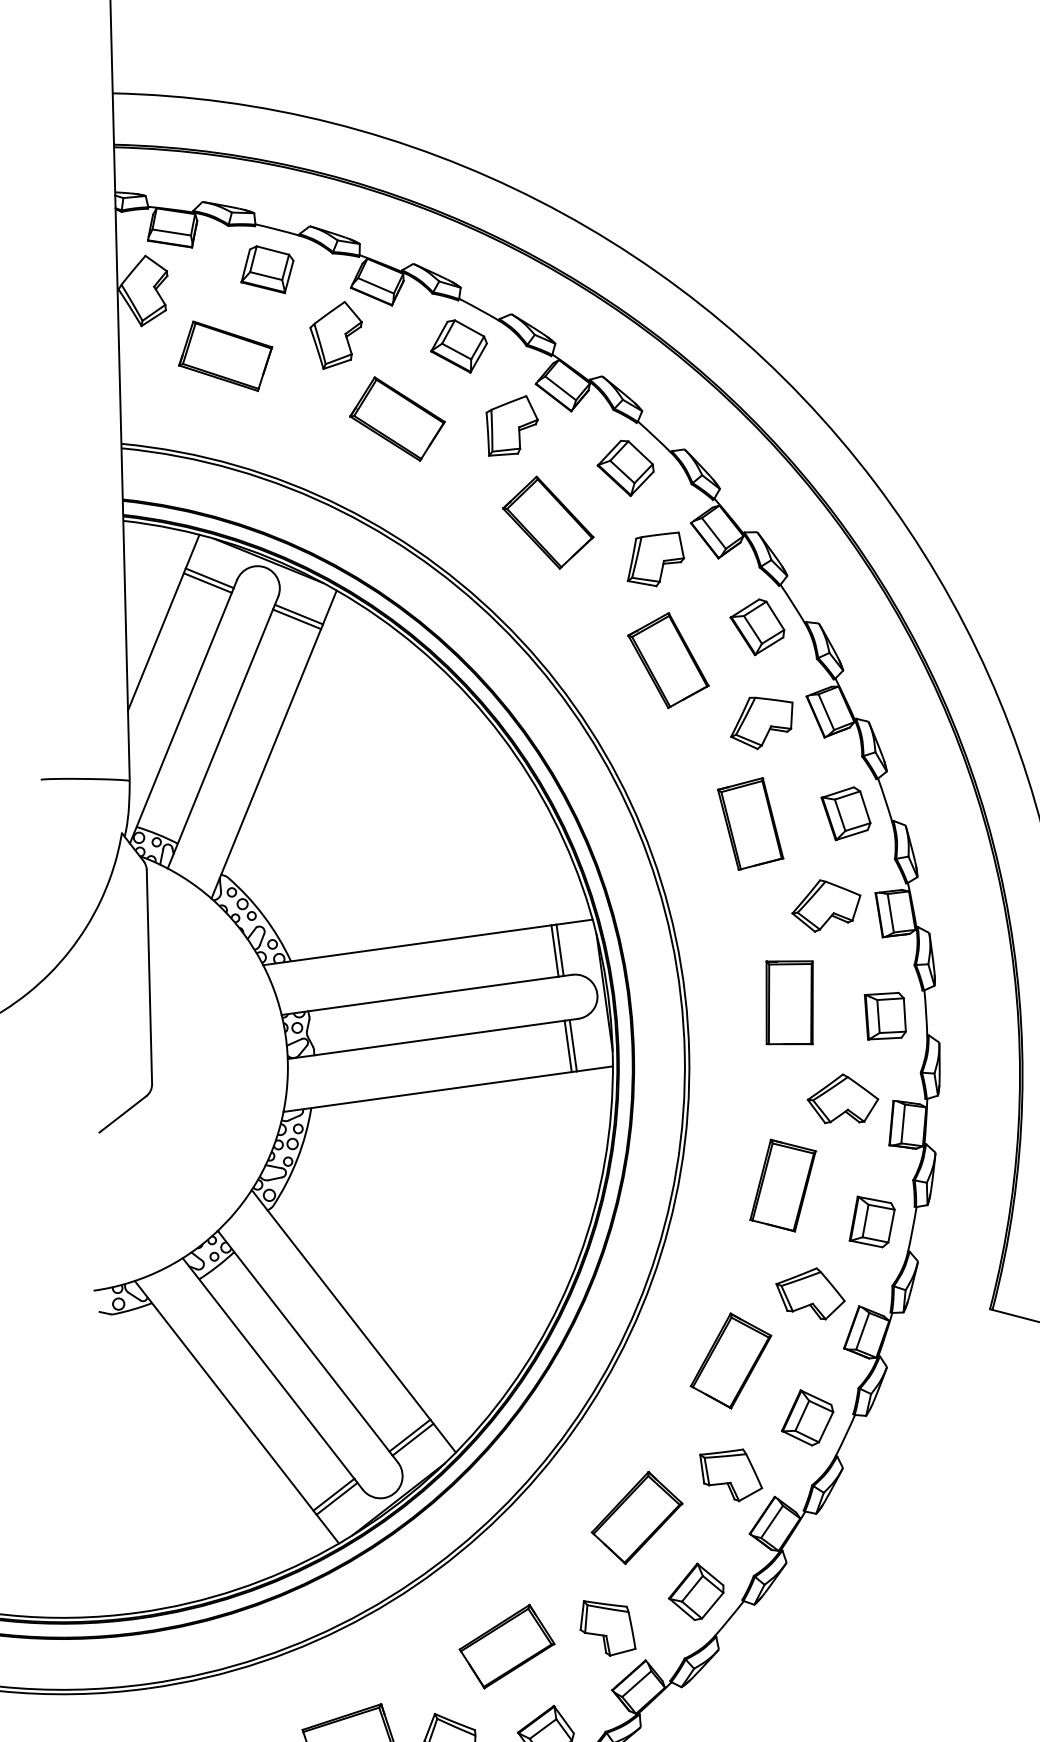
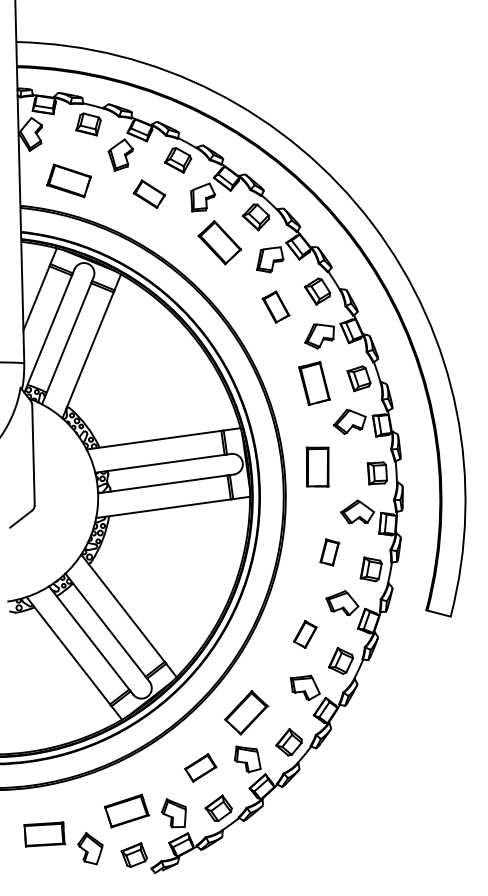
part: (224, 355) -> (68, 180), moved
part: (397, 417) -> (149, 193), size x0.7
part: (667, 659) -> (275, 306), size x0.7
part: (789, 1001) -> (317, 466), moved
part: (782, 1185) -> (329, 552), size x0.6
part: (731, 1361) -> (305, 634), size x0.6
part: (637, 1517) -> (246, 712), moved
part: (506, 1645) -> (200, 767), size x0.7

